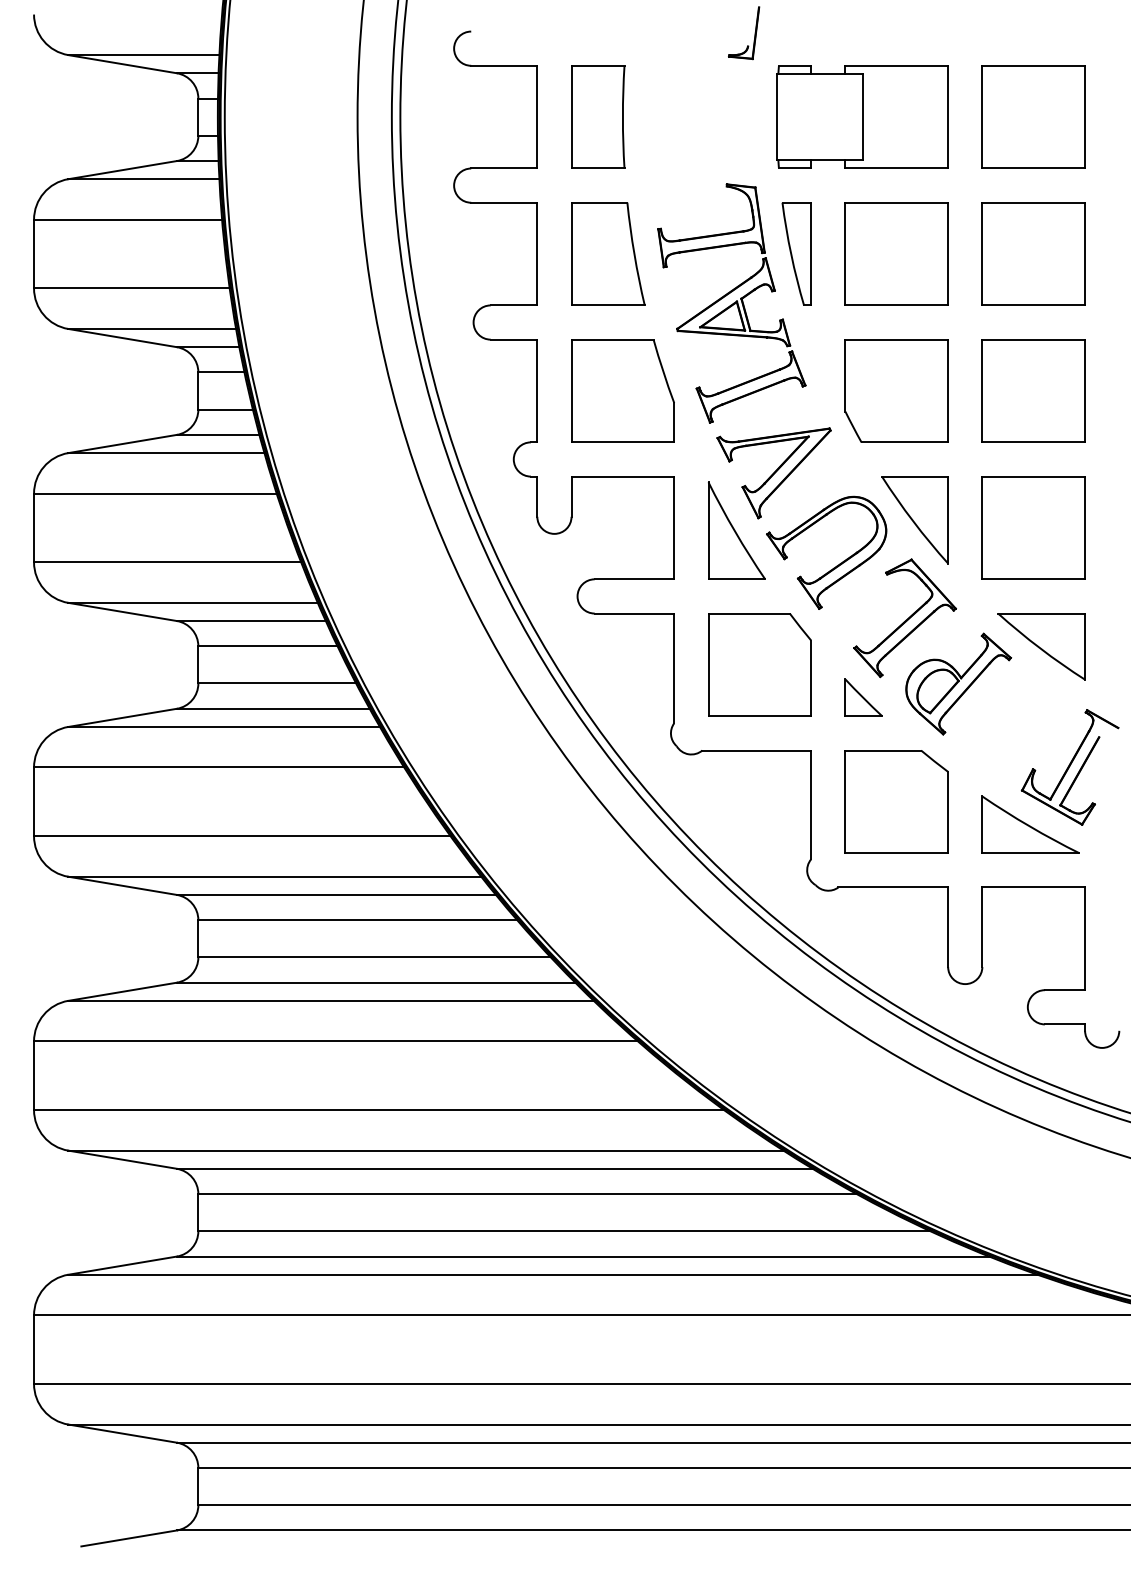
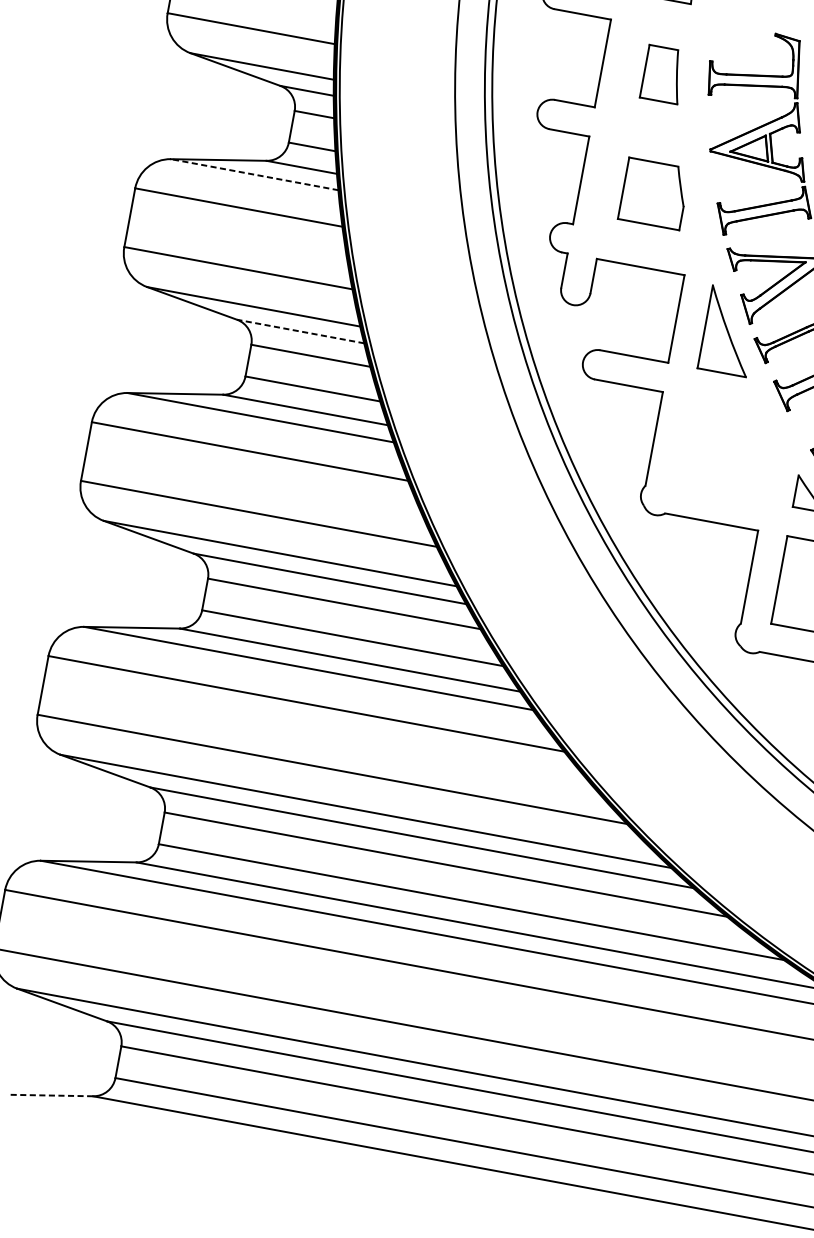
part: (608, 253) -> (663, 74), size x0.6
part: (622, 390) -> (654, 193), size x0.7
line: (166, 453) -> (254, 175), solid -> dashed
line: (251, 621) -> (300, 331), solid -> dashed
part: (759, 664) -> (727, 449), removed
line: (128, 1538) -> (50, 1095), solid -> dashed

